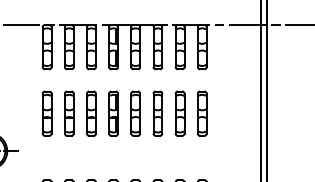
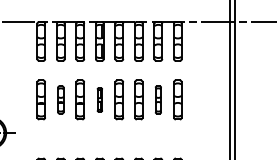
part: (68, 113) -> (60, 99), size x0.7
part: (113, 113) -> (99, 99), size x0.6
part: (180, 113) -> (158, 99), size x0.7

